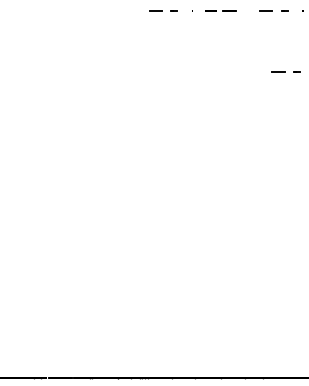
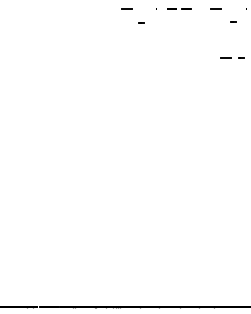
part: (173, 10) -> (140, 23), moved
part: (284, 10) -> (233, 21), moved

